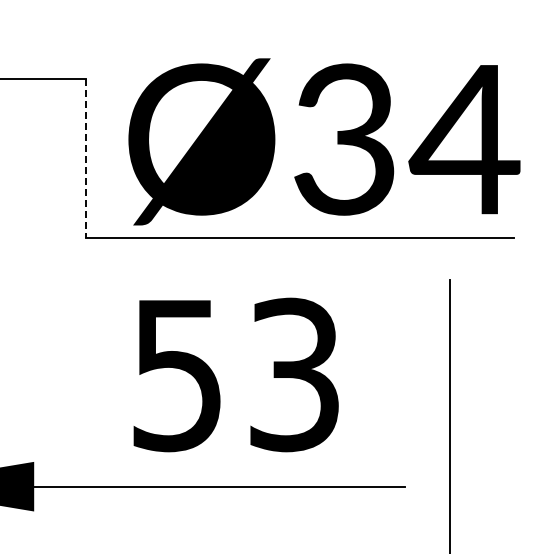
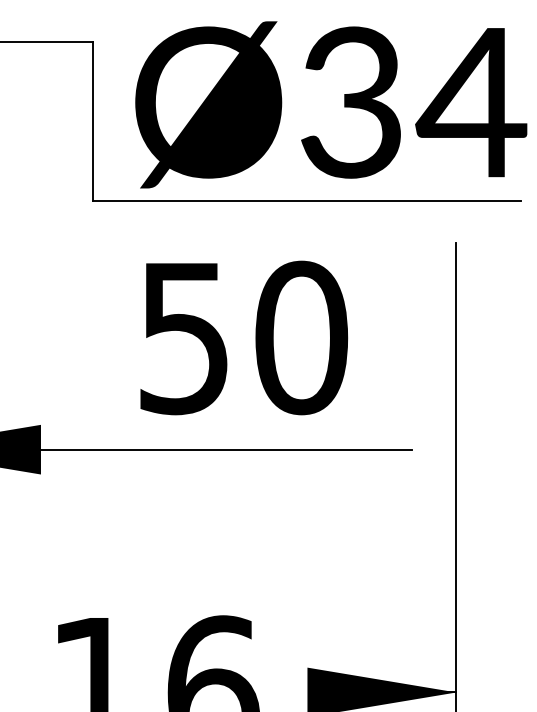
line: (85, 158) -> (92, 121), dashed -> solid
text: (294, 374) -> (301, 337), 53 -> 50

